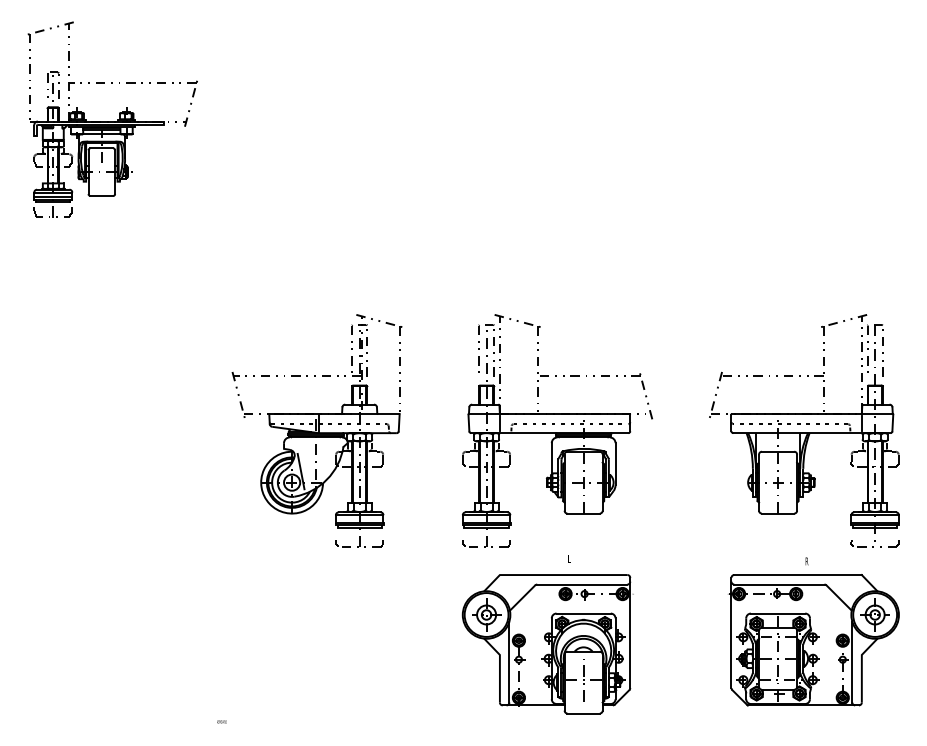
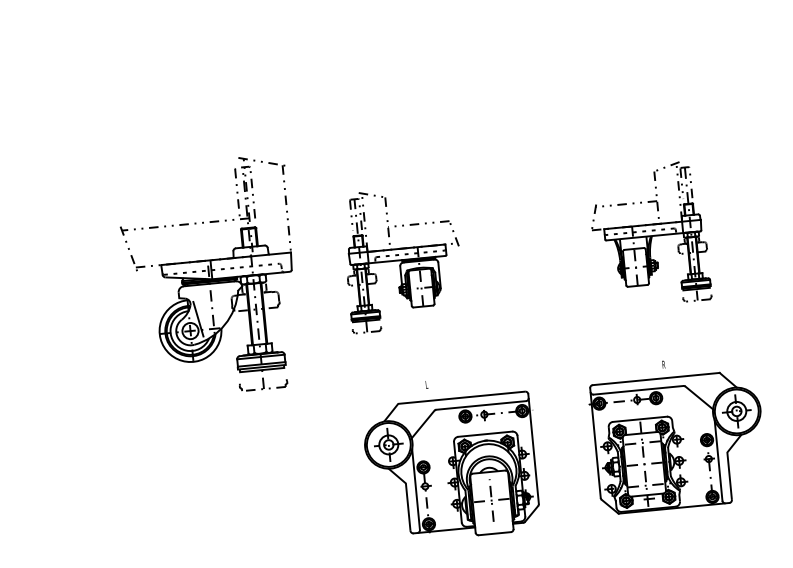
part: (316, 430) -> (209, 276), moved
part: (557, 430) -> (402, 258), size x0.6
part: (804, 430) -> (648, 234), size x0.6
part: (547, 644) -> (452, 468), moved

